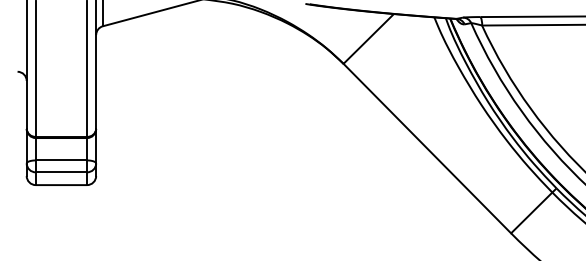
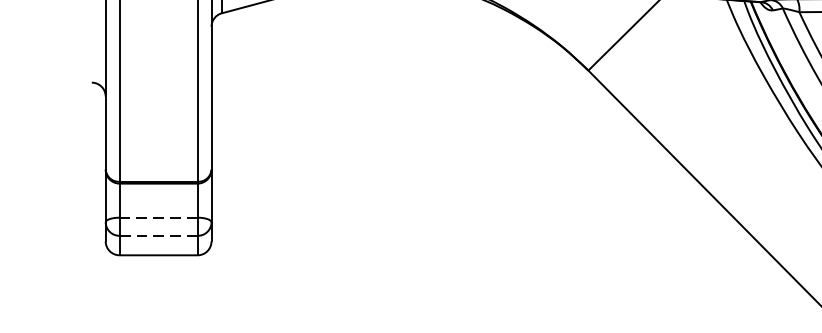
line: (61, 160) -> (158, 217), solid -> dashed
line: (61, 172) -> (158, 236), solid -> dashed

